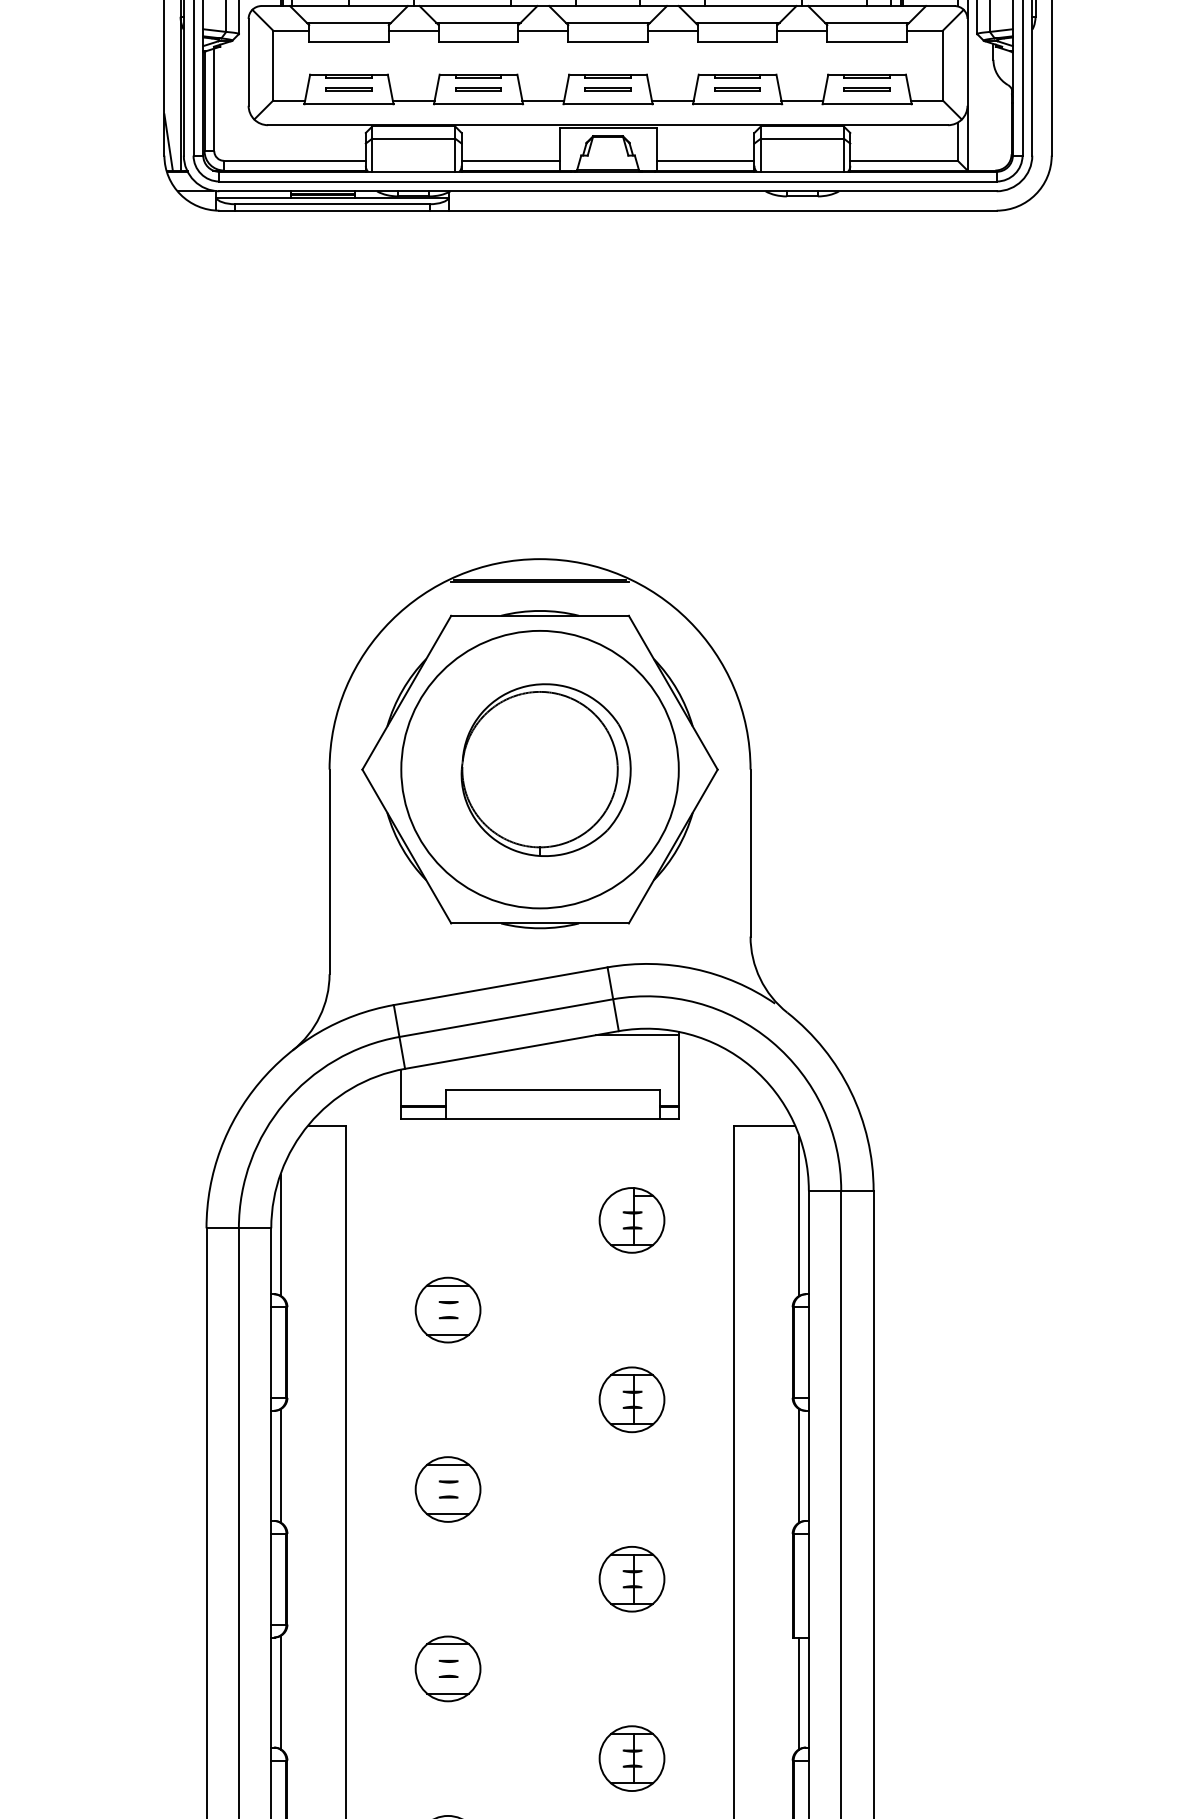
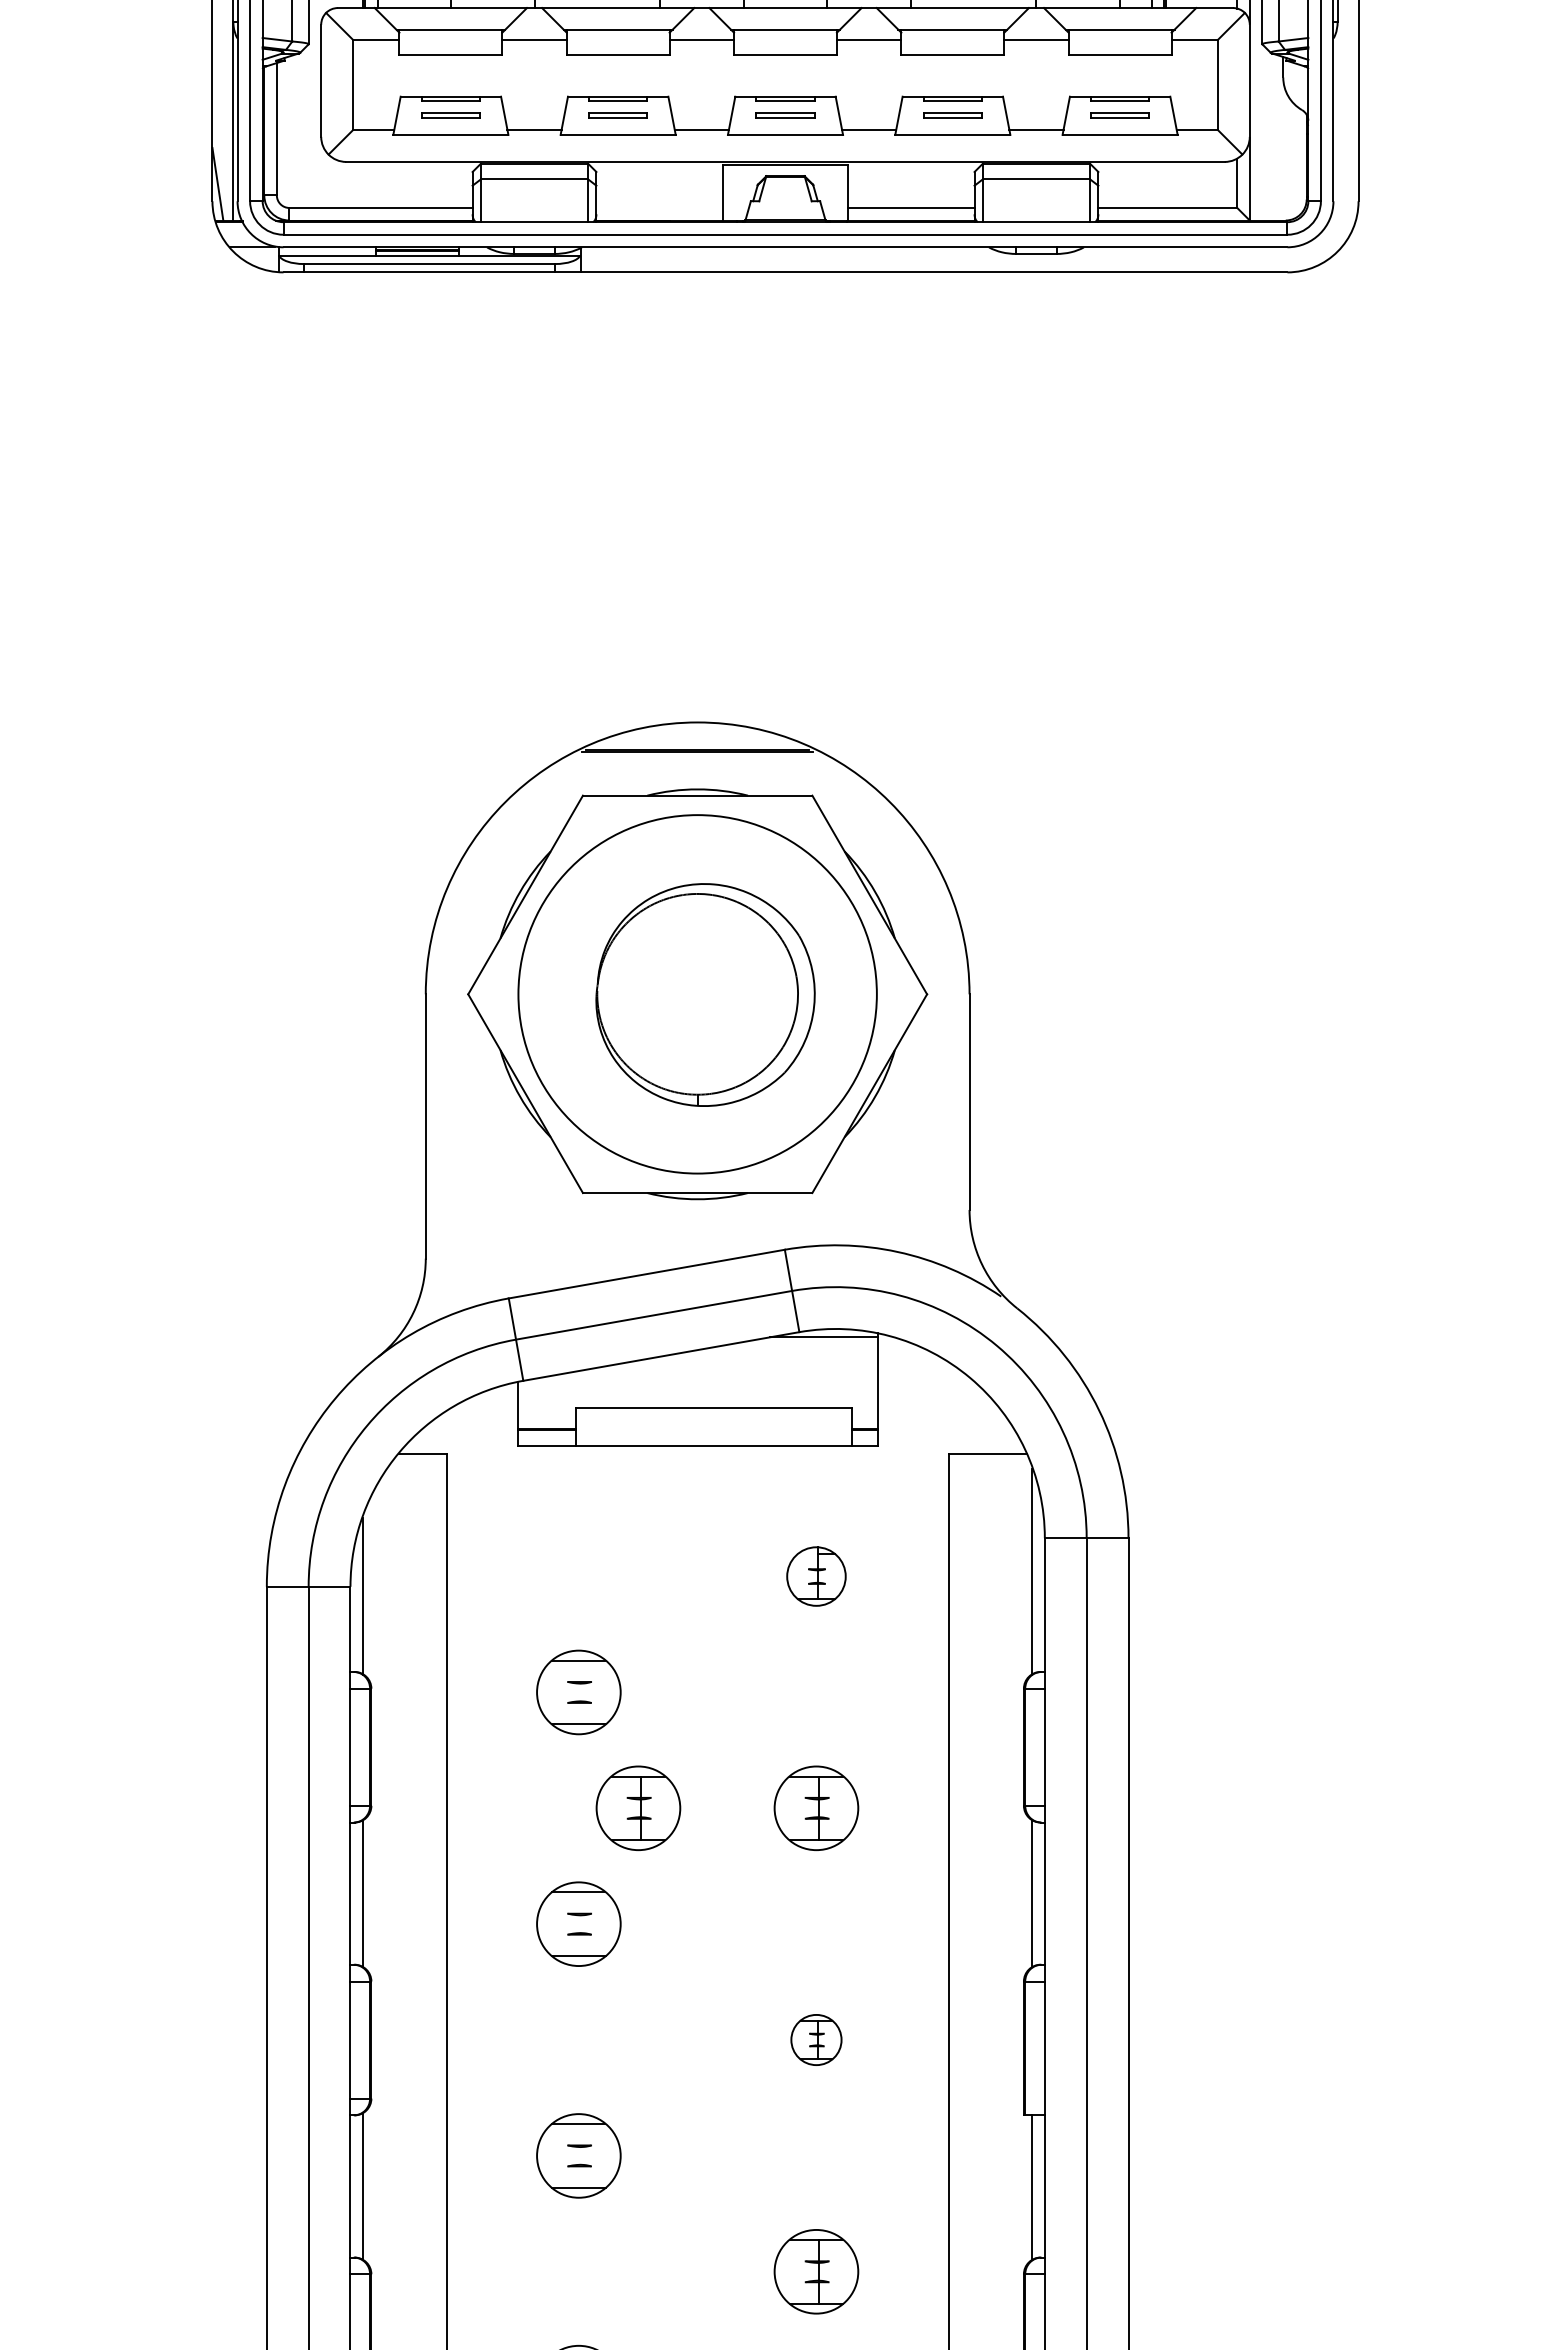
line: (510, 160) -> (659, 207), removed
part: (632, 1220) -> (816, 1576), size x0.7
part: (494, 1399) -> (638, 1807), added
part: (632, 1578) -> (816, 2039), size x0.6

